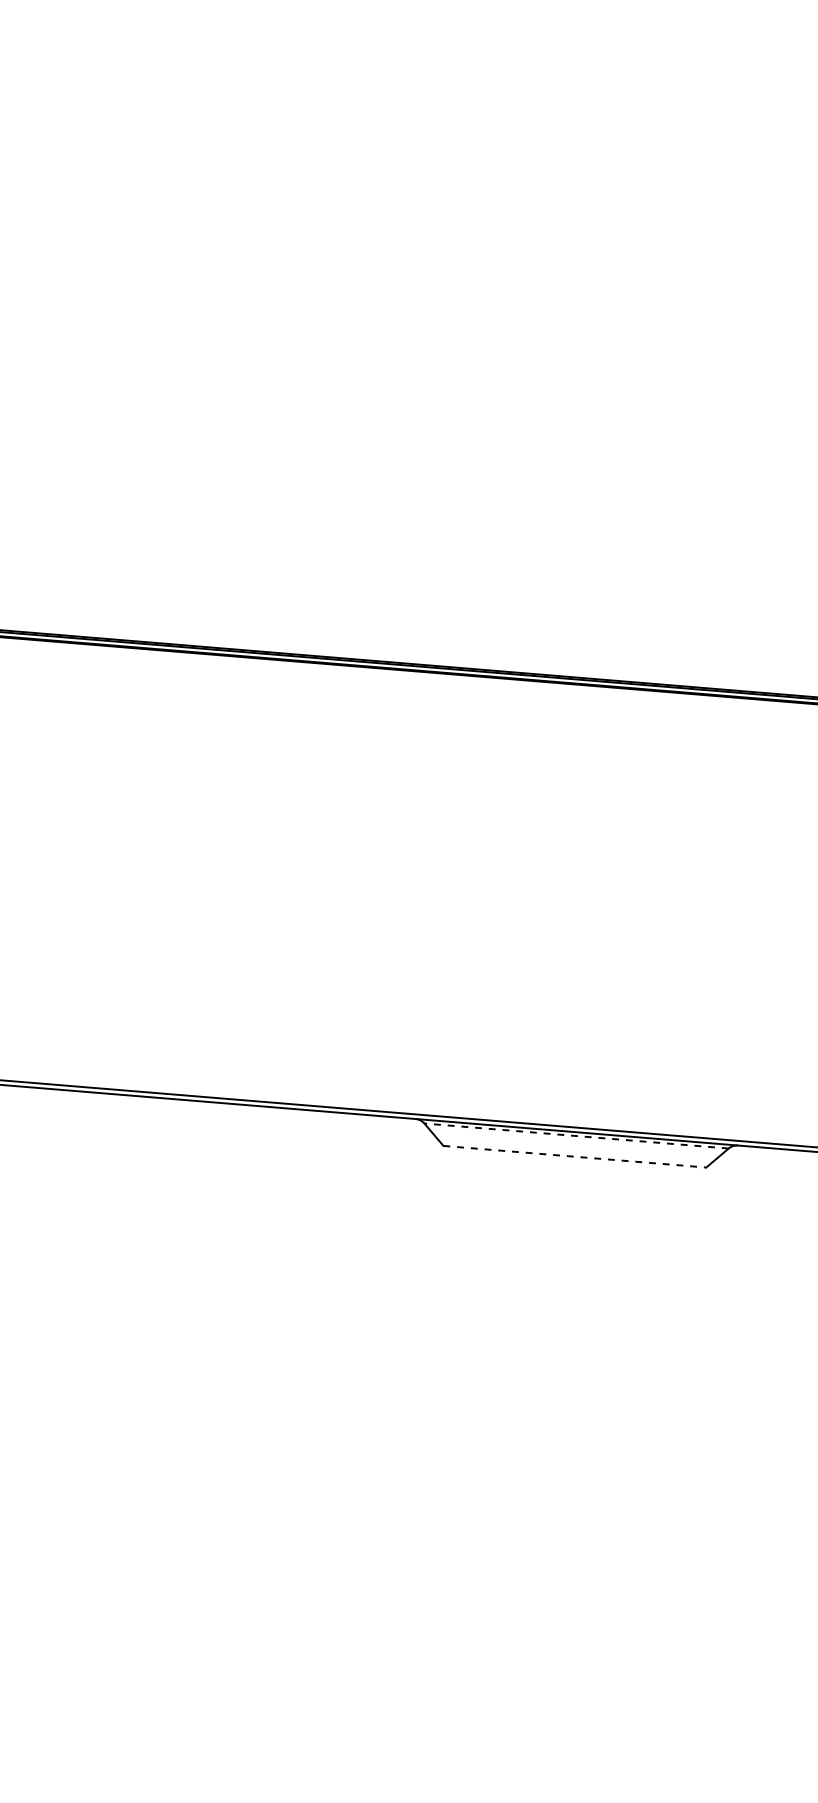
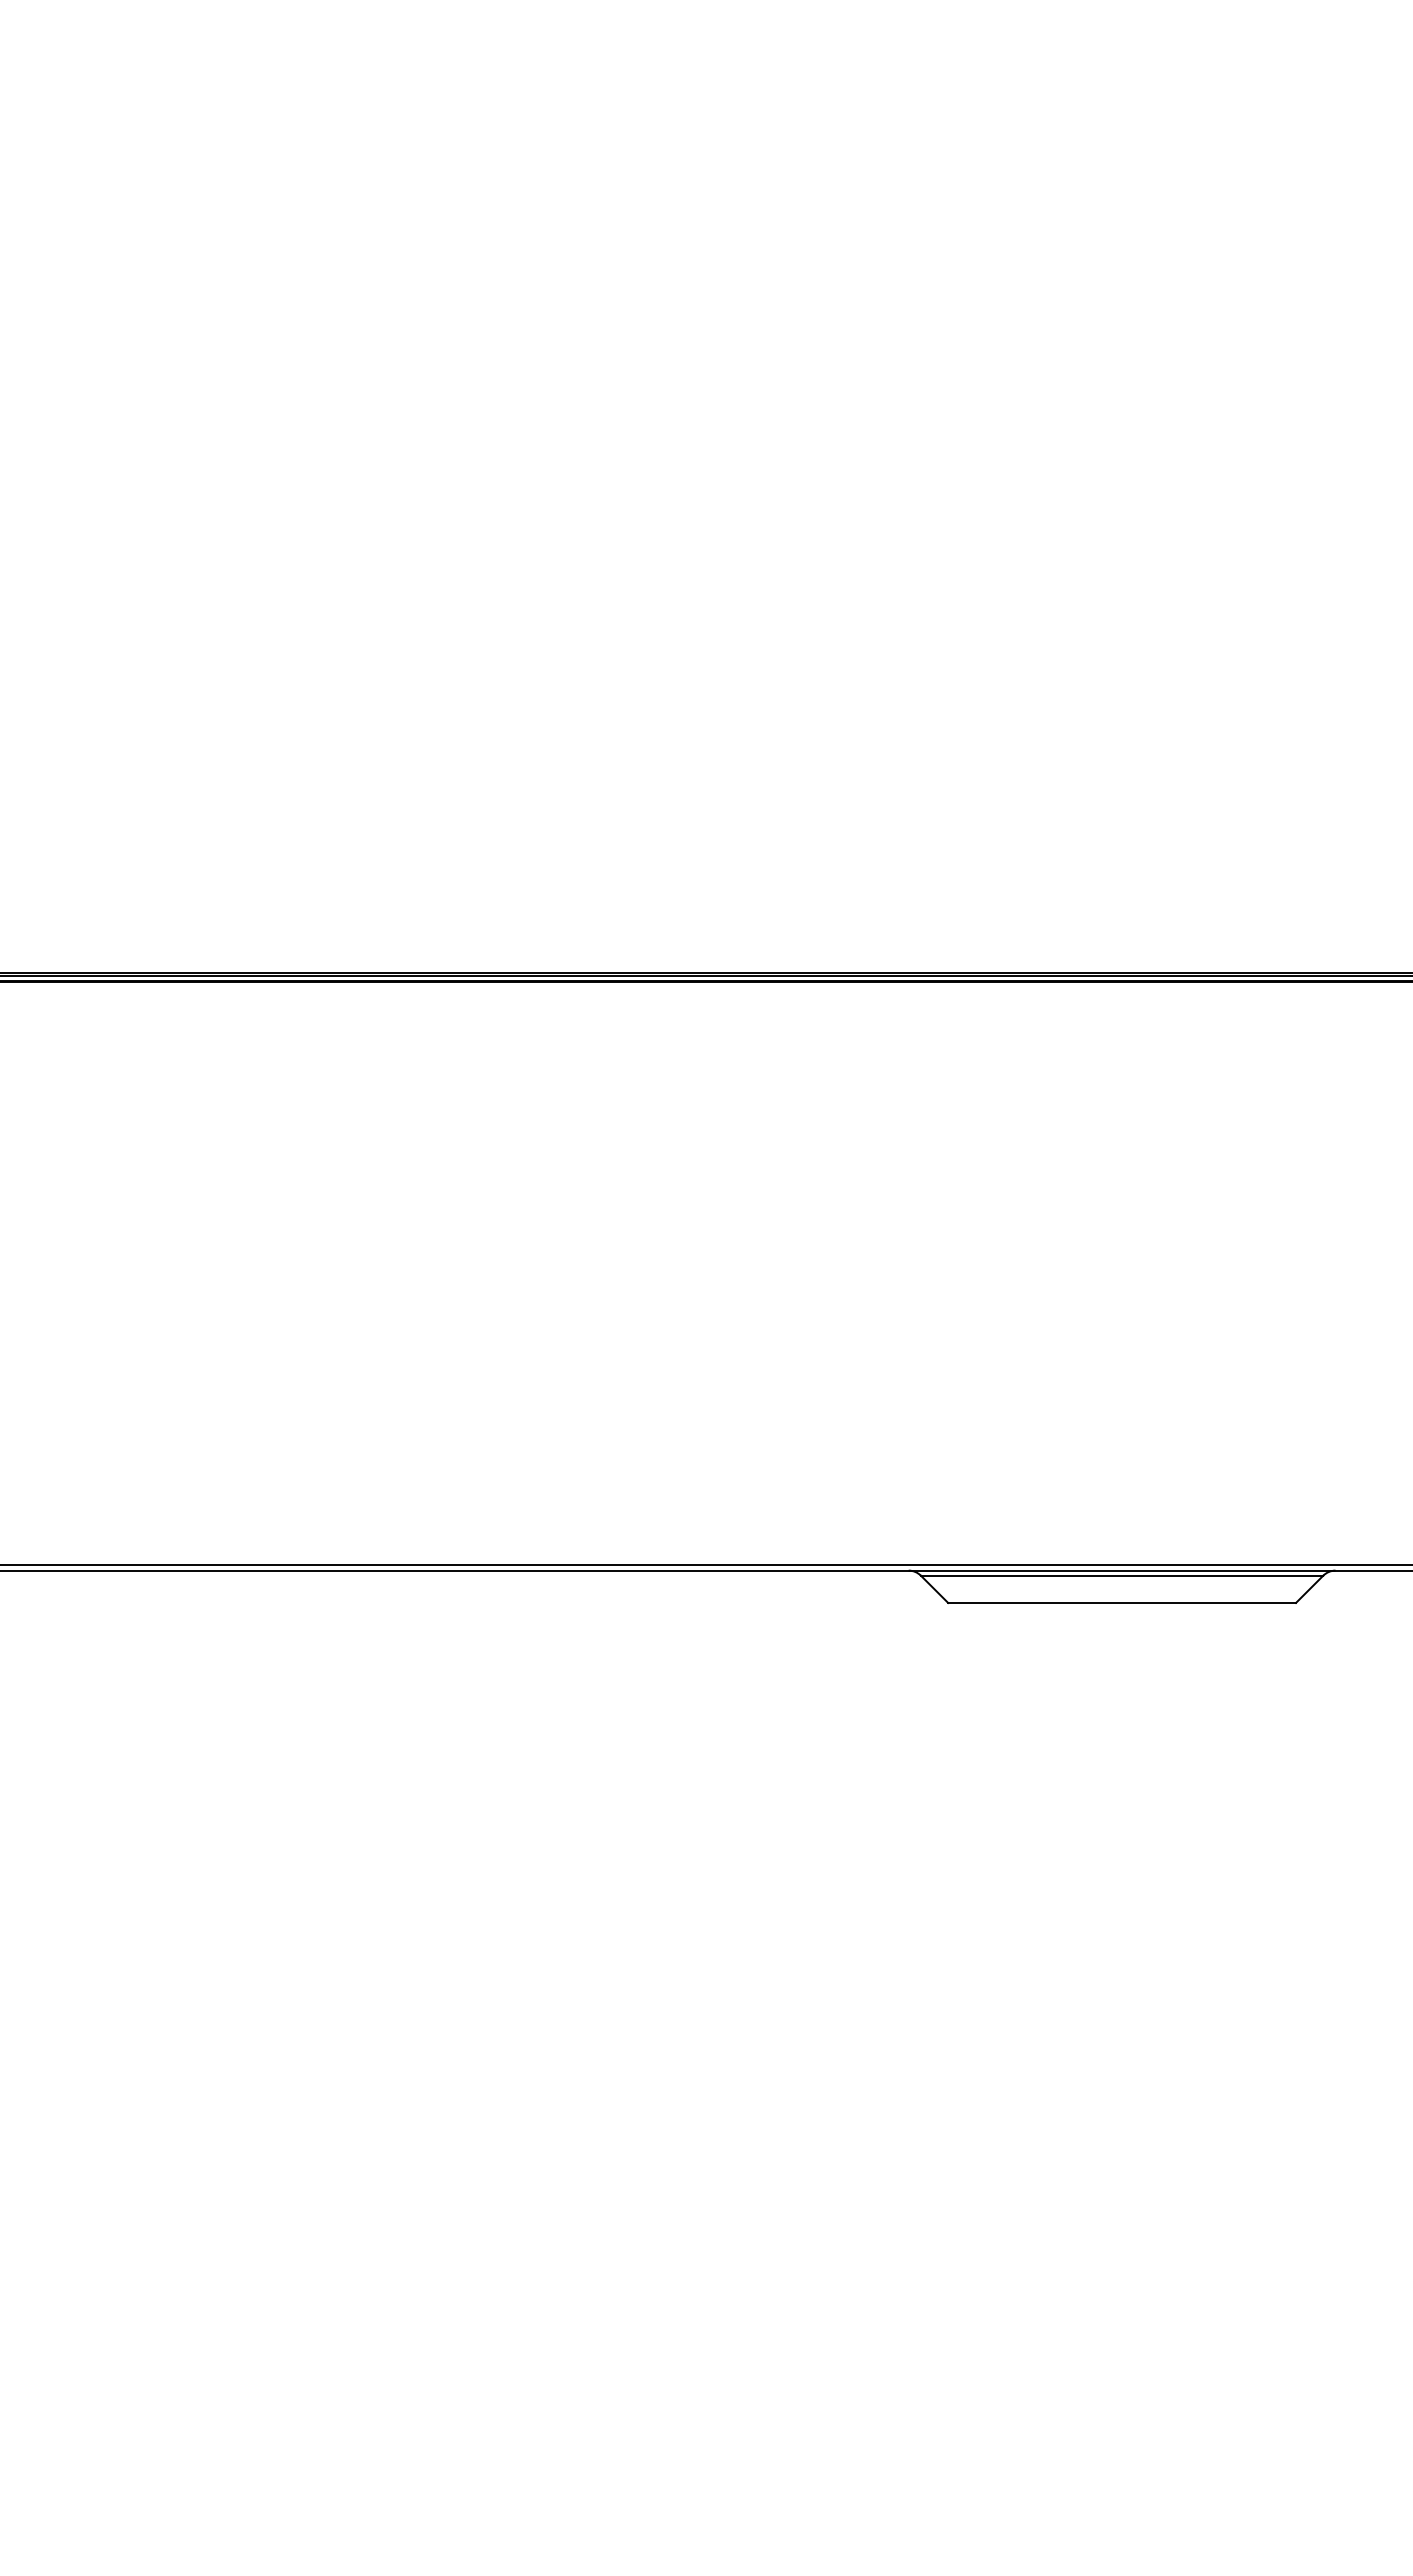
line: (576, 1135) -> (1121, 1575), dashed -> solid
line: (575, 1156) -> (1122, 1602), dashed -> solid

